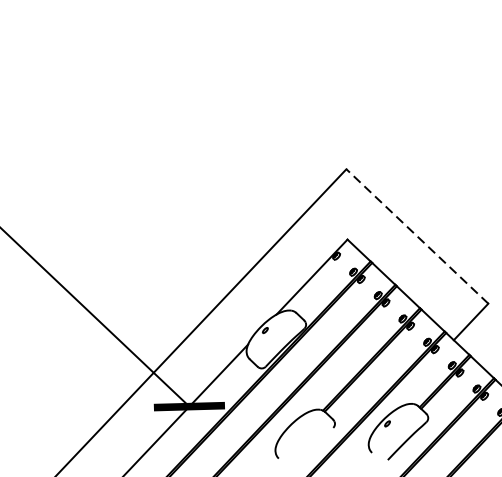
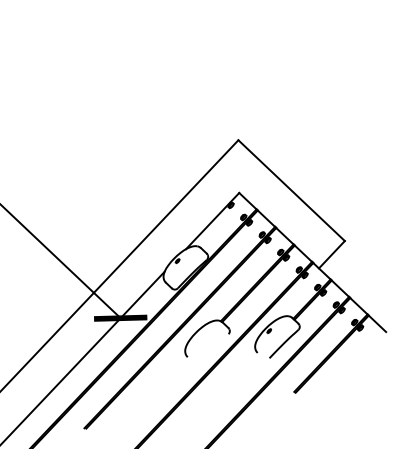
line: (417, 236) -> (291, 190), dashed -> solid

